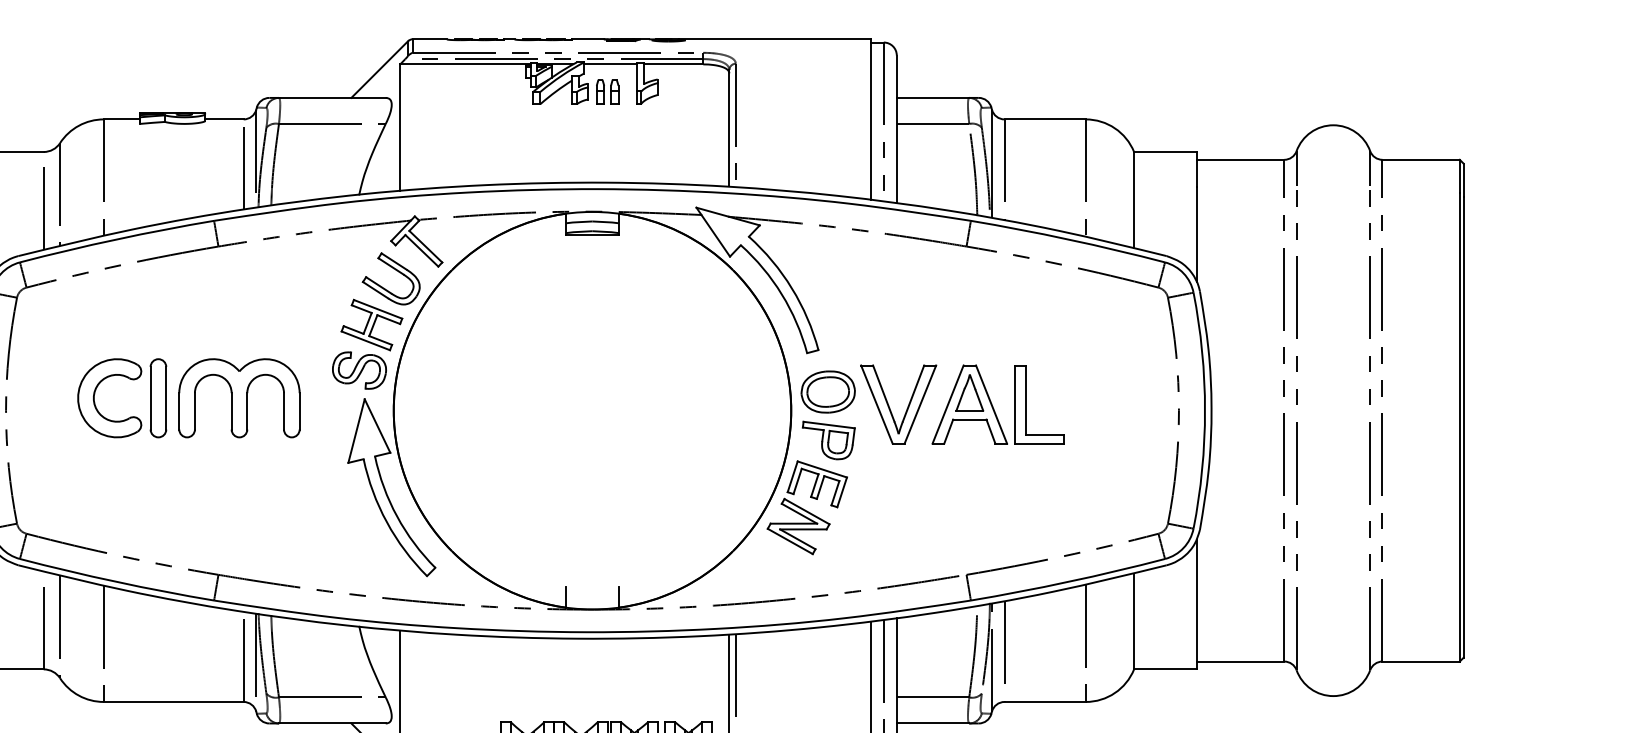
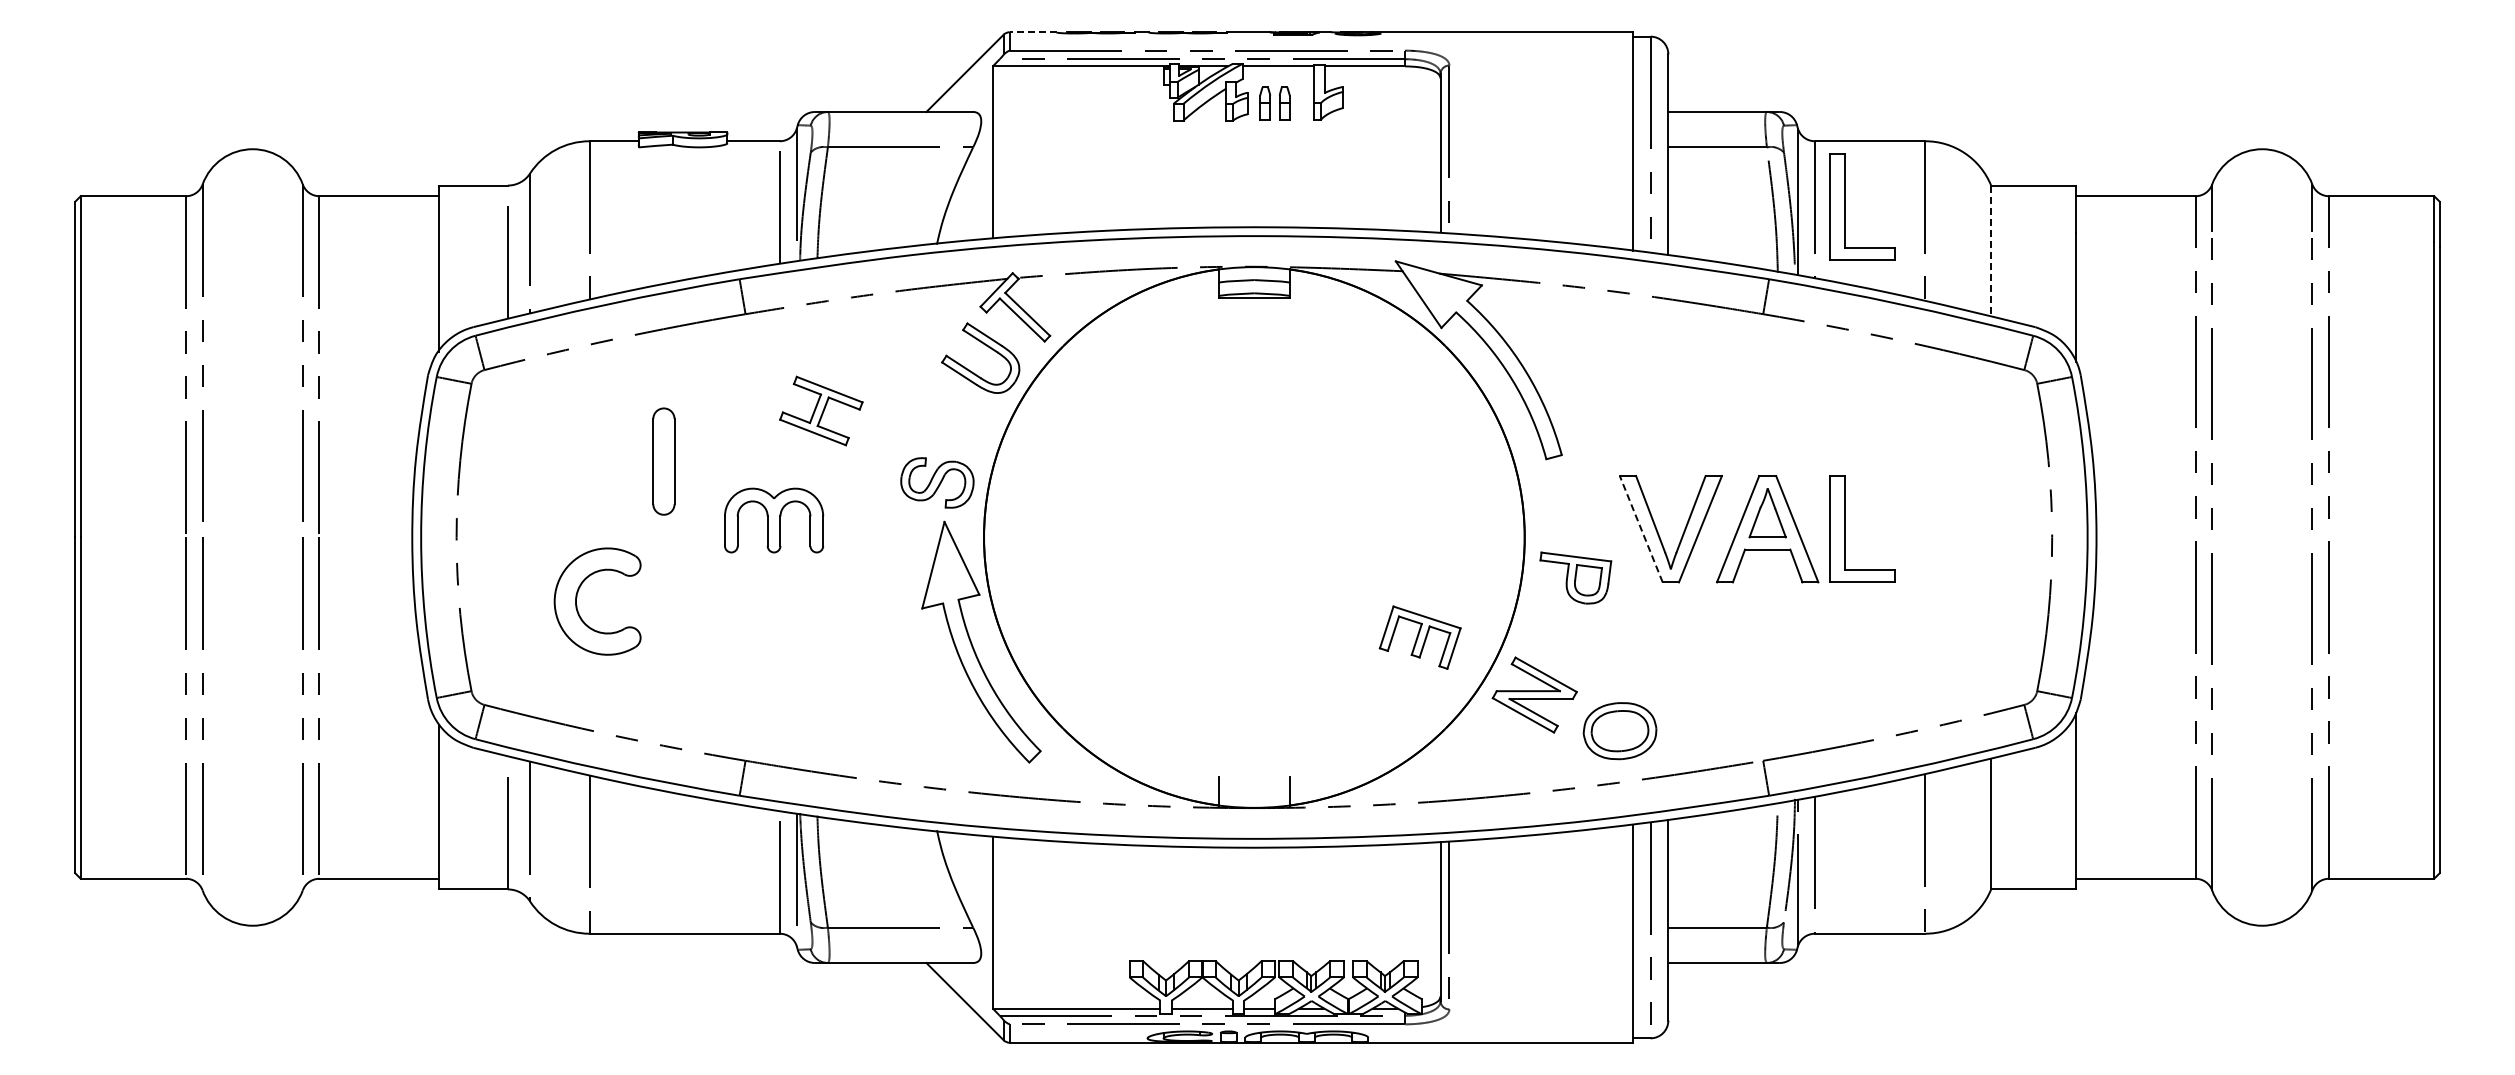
line: (430, 39) -> (1033, 32), solid -> dashed
part: (1027, 167) -> (1845, 206), added
line: (1134, 200) -> (1991, 251), solid -> dashed
part: (372, 324) -> (821, 410), moved
part: (827, 392) -> (1619, 731), moved
part: (94, 395) -> (577, 597), moved
part: (158, 398) -> (663, 461), moved
part: (239, 398) -> (773, 520), size x0.6
line: (877, 404) -> (1641, 528), solid -> dashed
part: (816, 484) -> (1419, 637), moved

